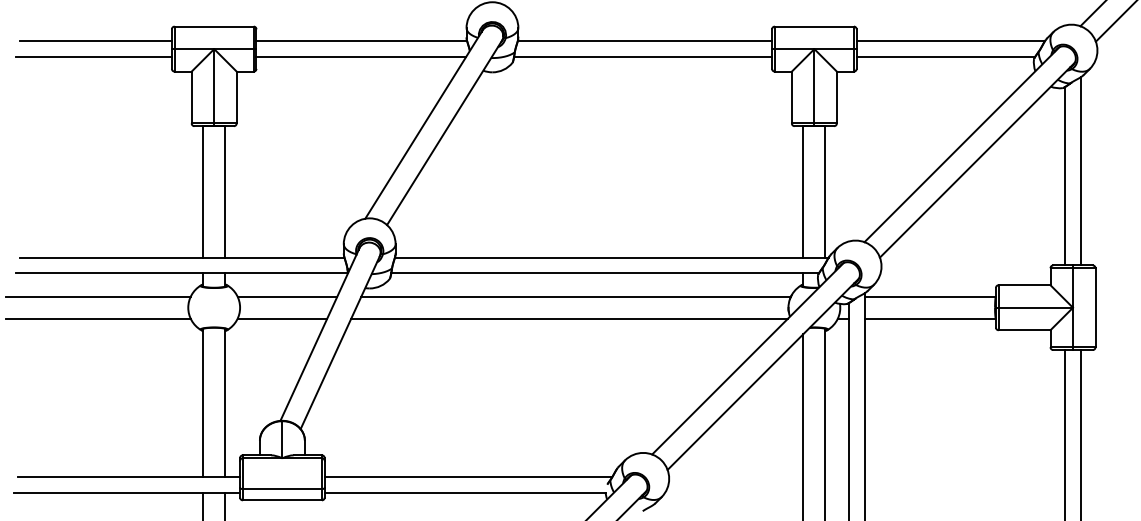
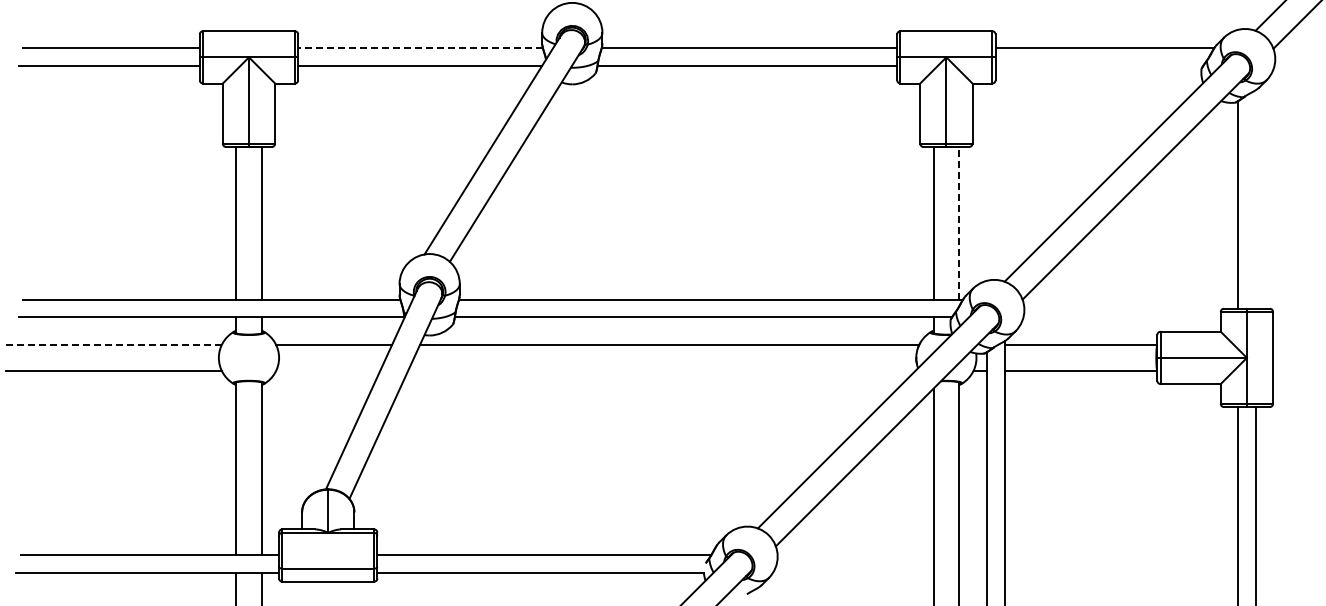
line: (361, 41) -> (420, 48), solid -> dashed
line: (945, 56) -> (1098, 66), removed
line: (1080, 171) -> (1255, 199), removed
line: (825, 191) -> (959, 222), solid -> dashed
line: (98, 297) -> (114, 345), solid -> dashed
line: (282, 318) -> (328, 370), removed
line: (569, 318) -> (661, 370), removed

